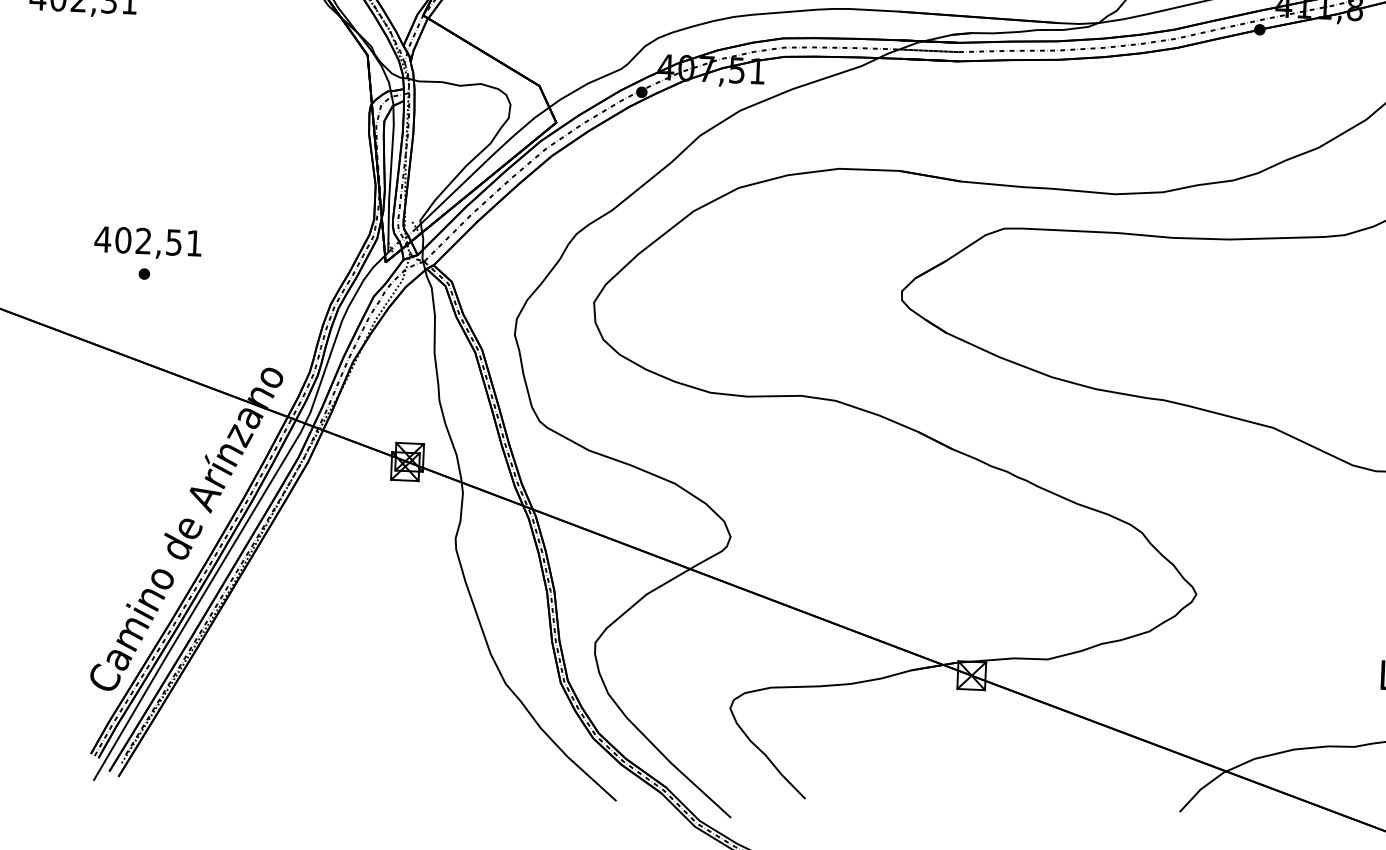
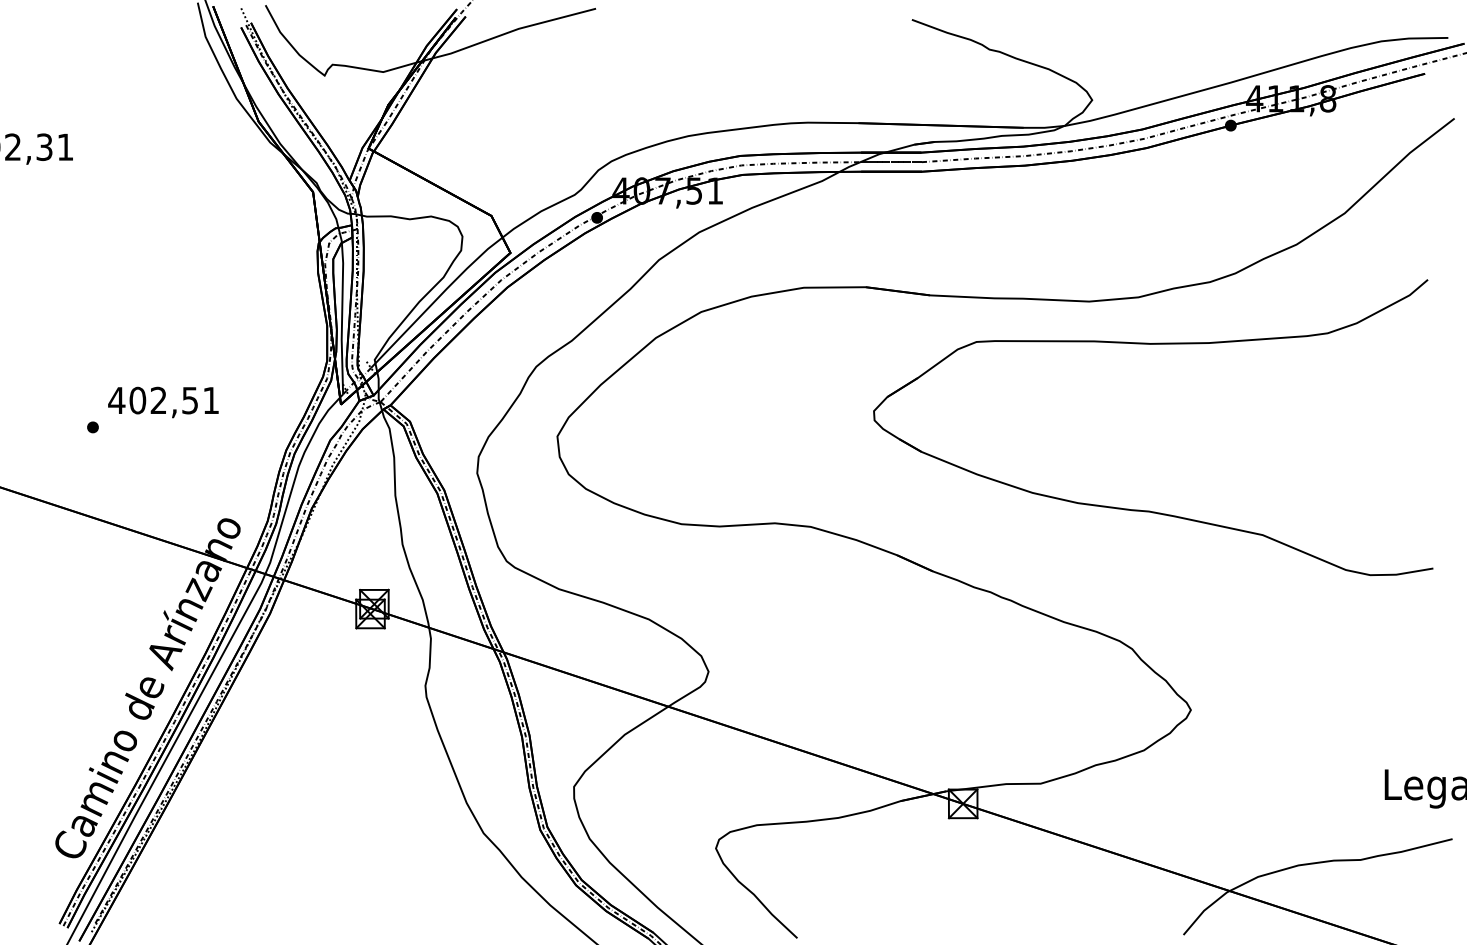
text: (148, 243) -> (163, 402), moved

